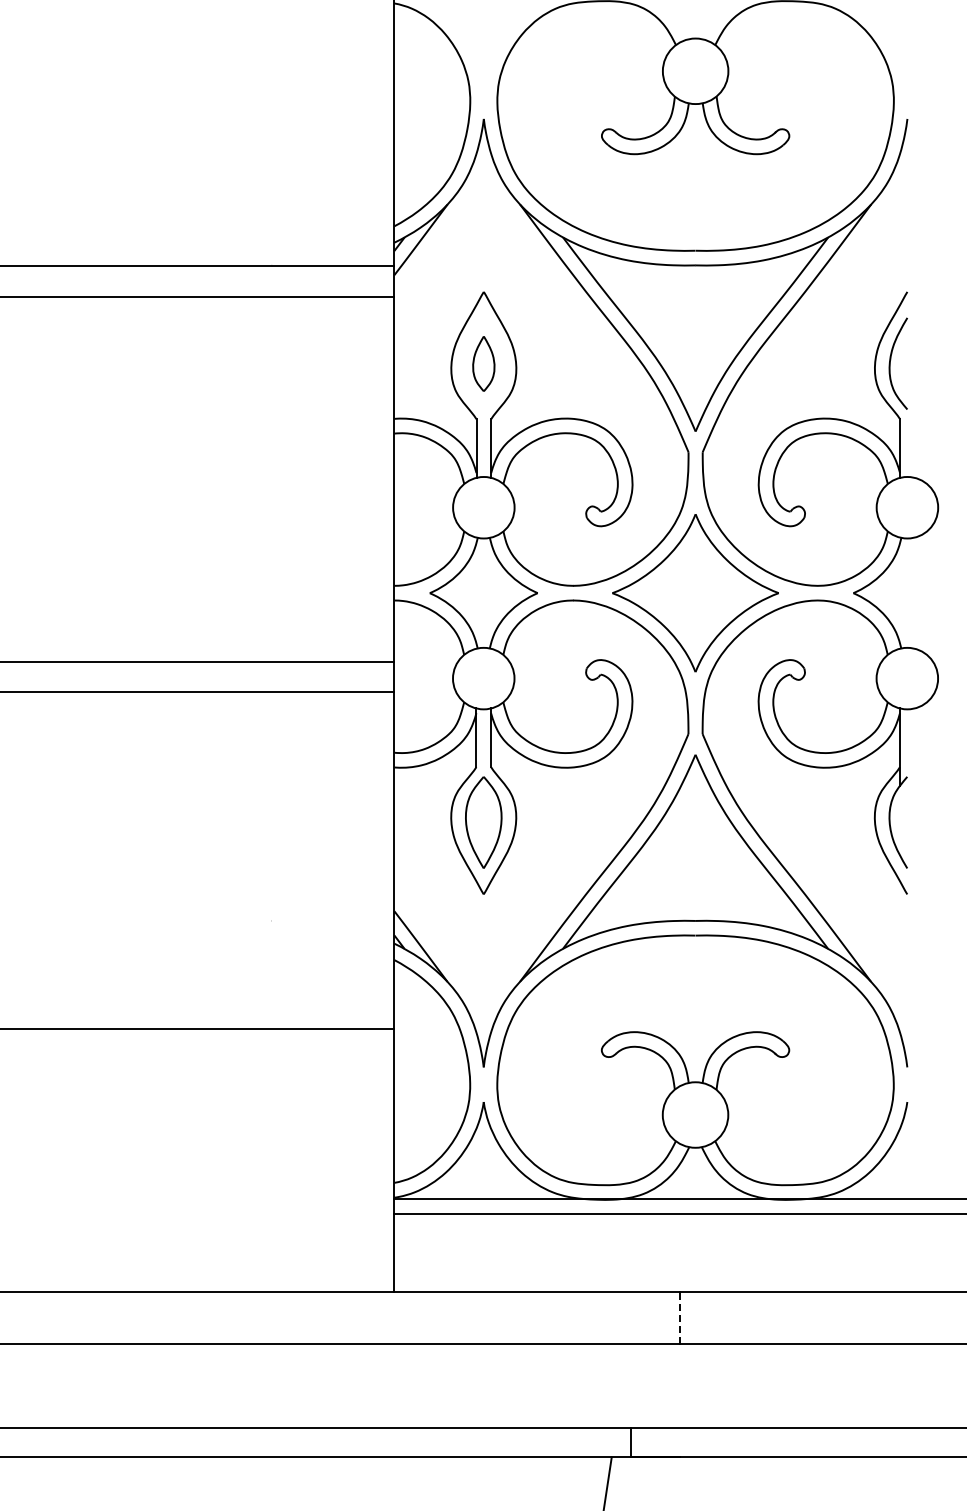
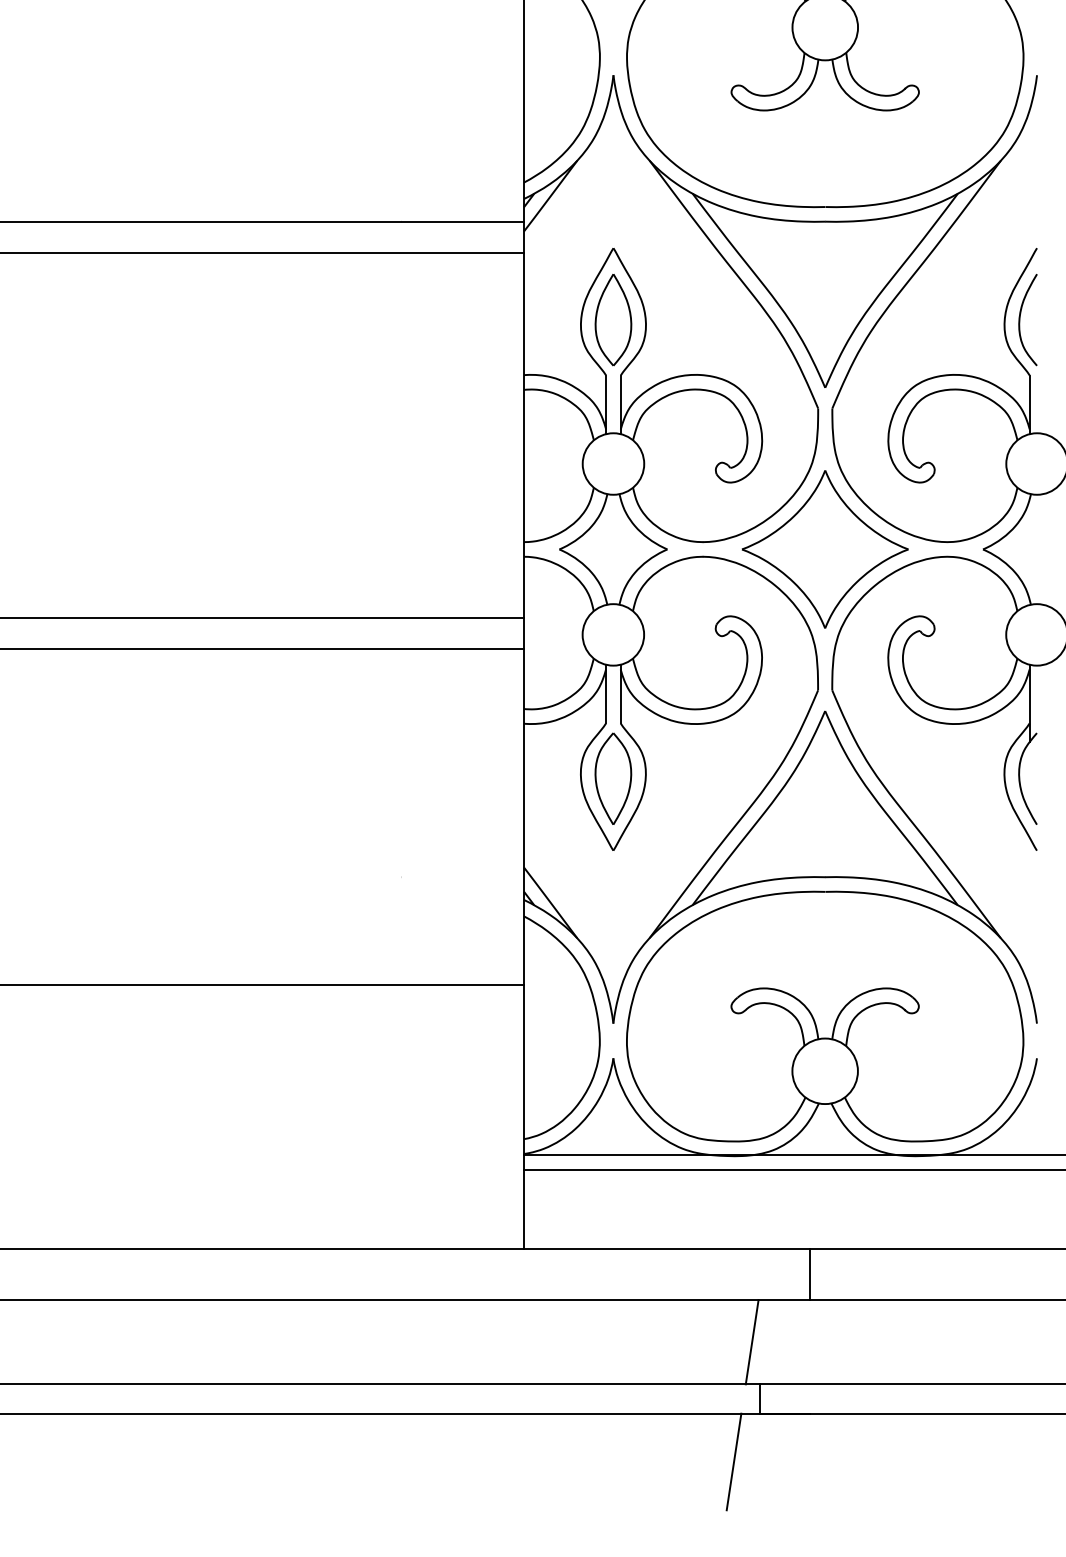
part: (483, 364) -> (613, 320), size x1.67
line: (679, 1318) -> (809, 1274), dashed -> solid
line: (621, 1386) -> (751, 1342), added

